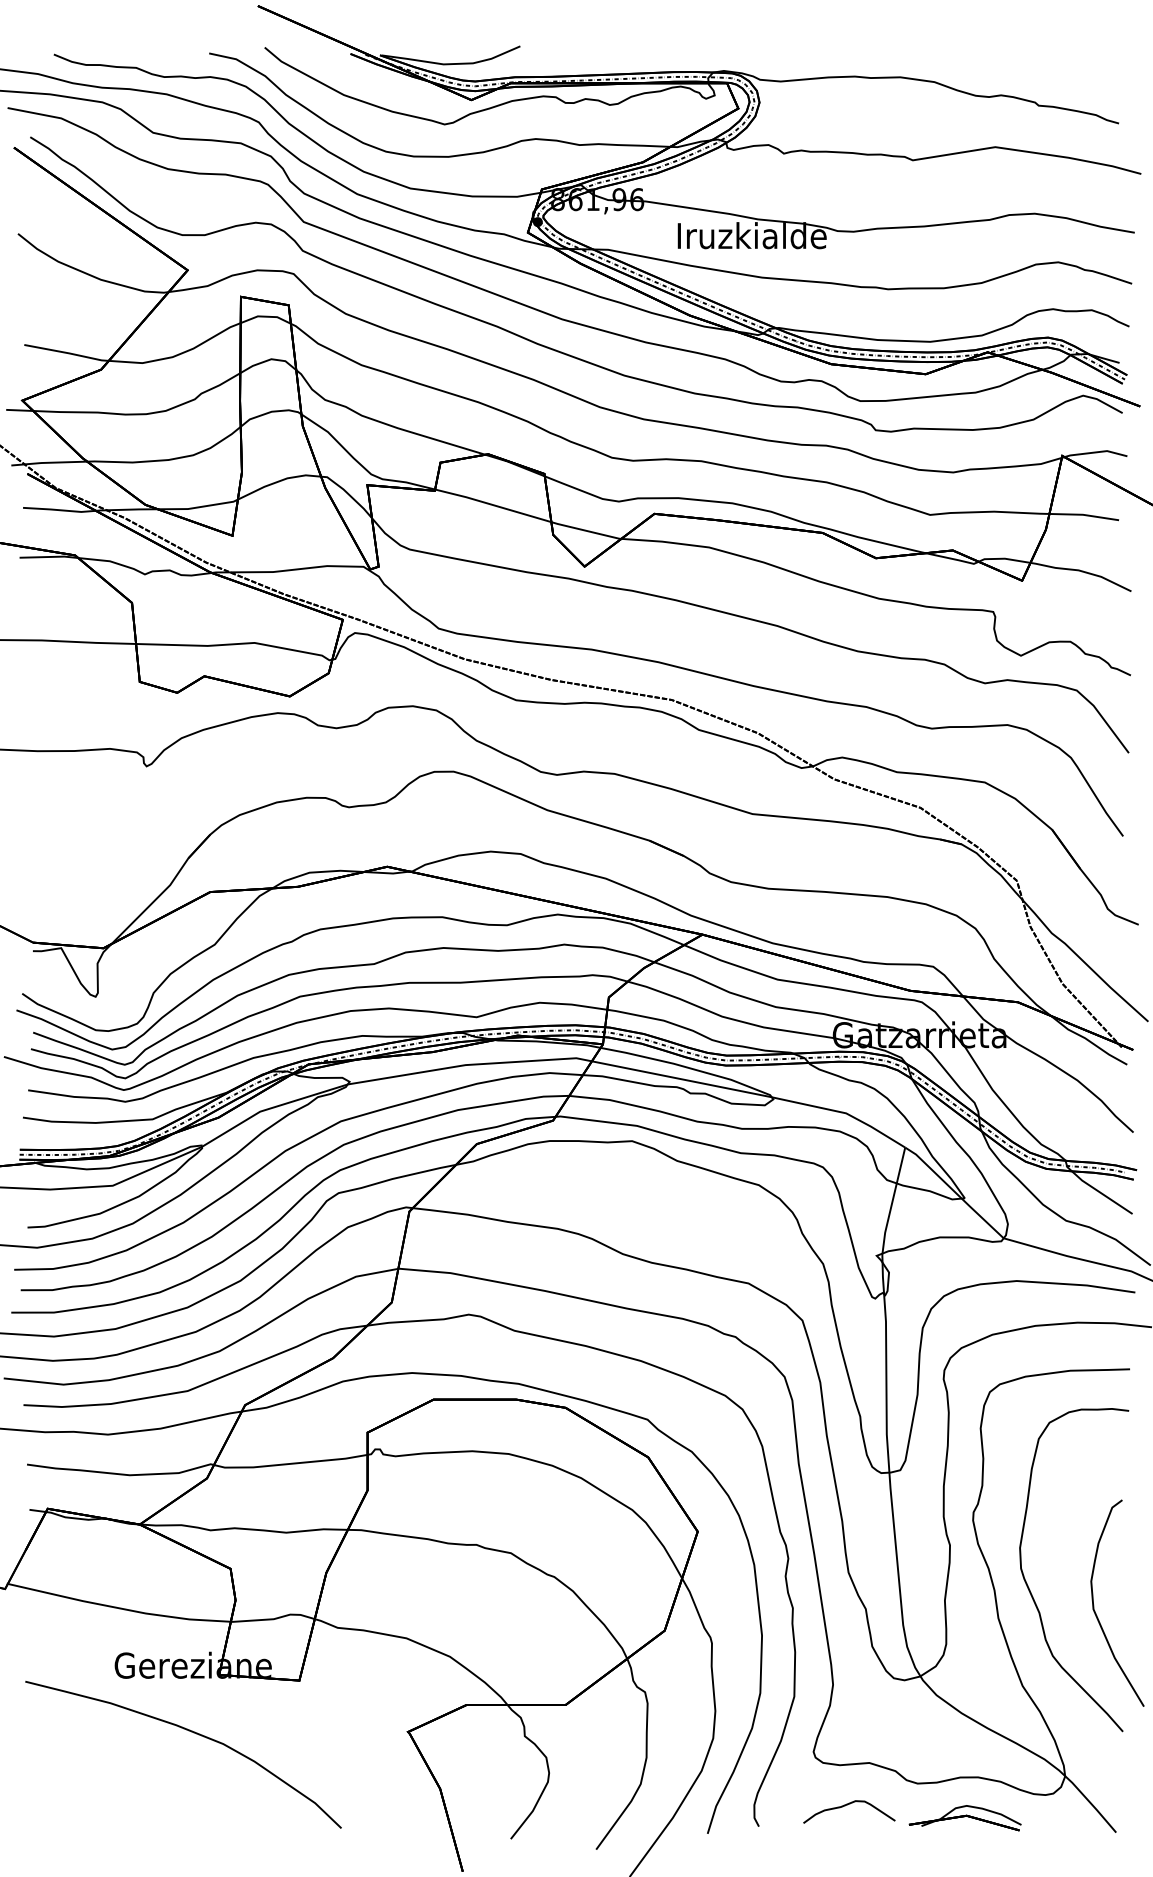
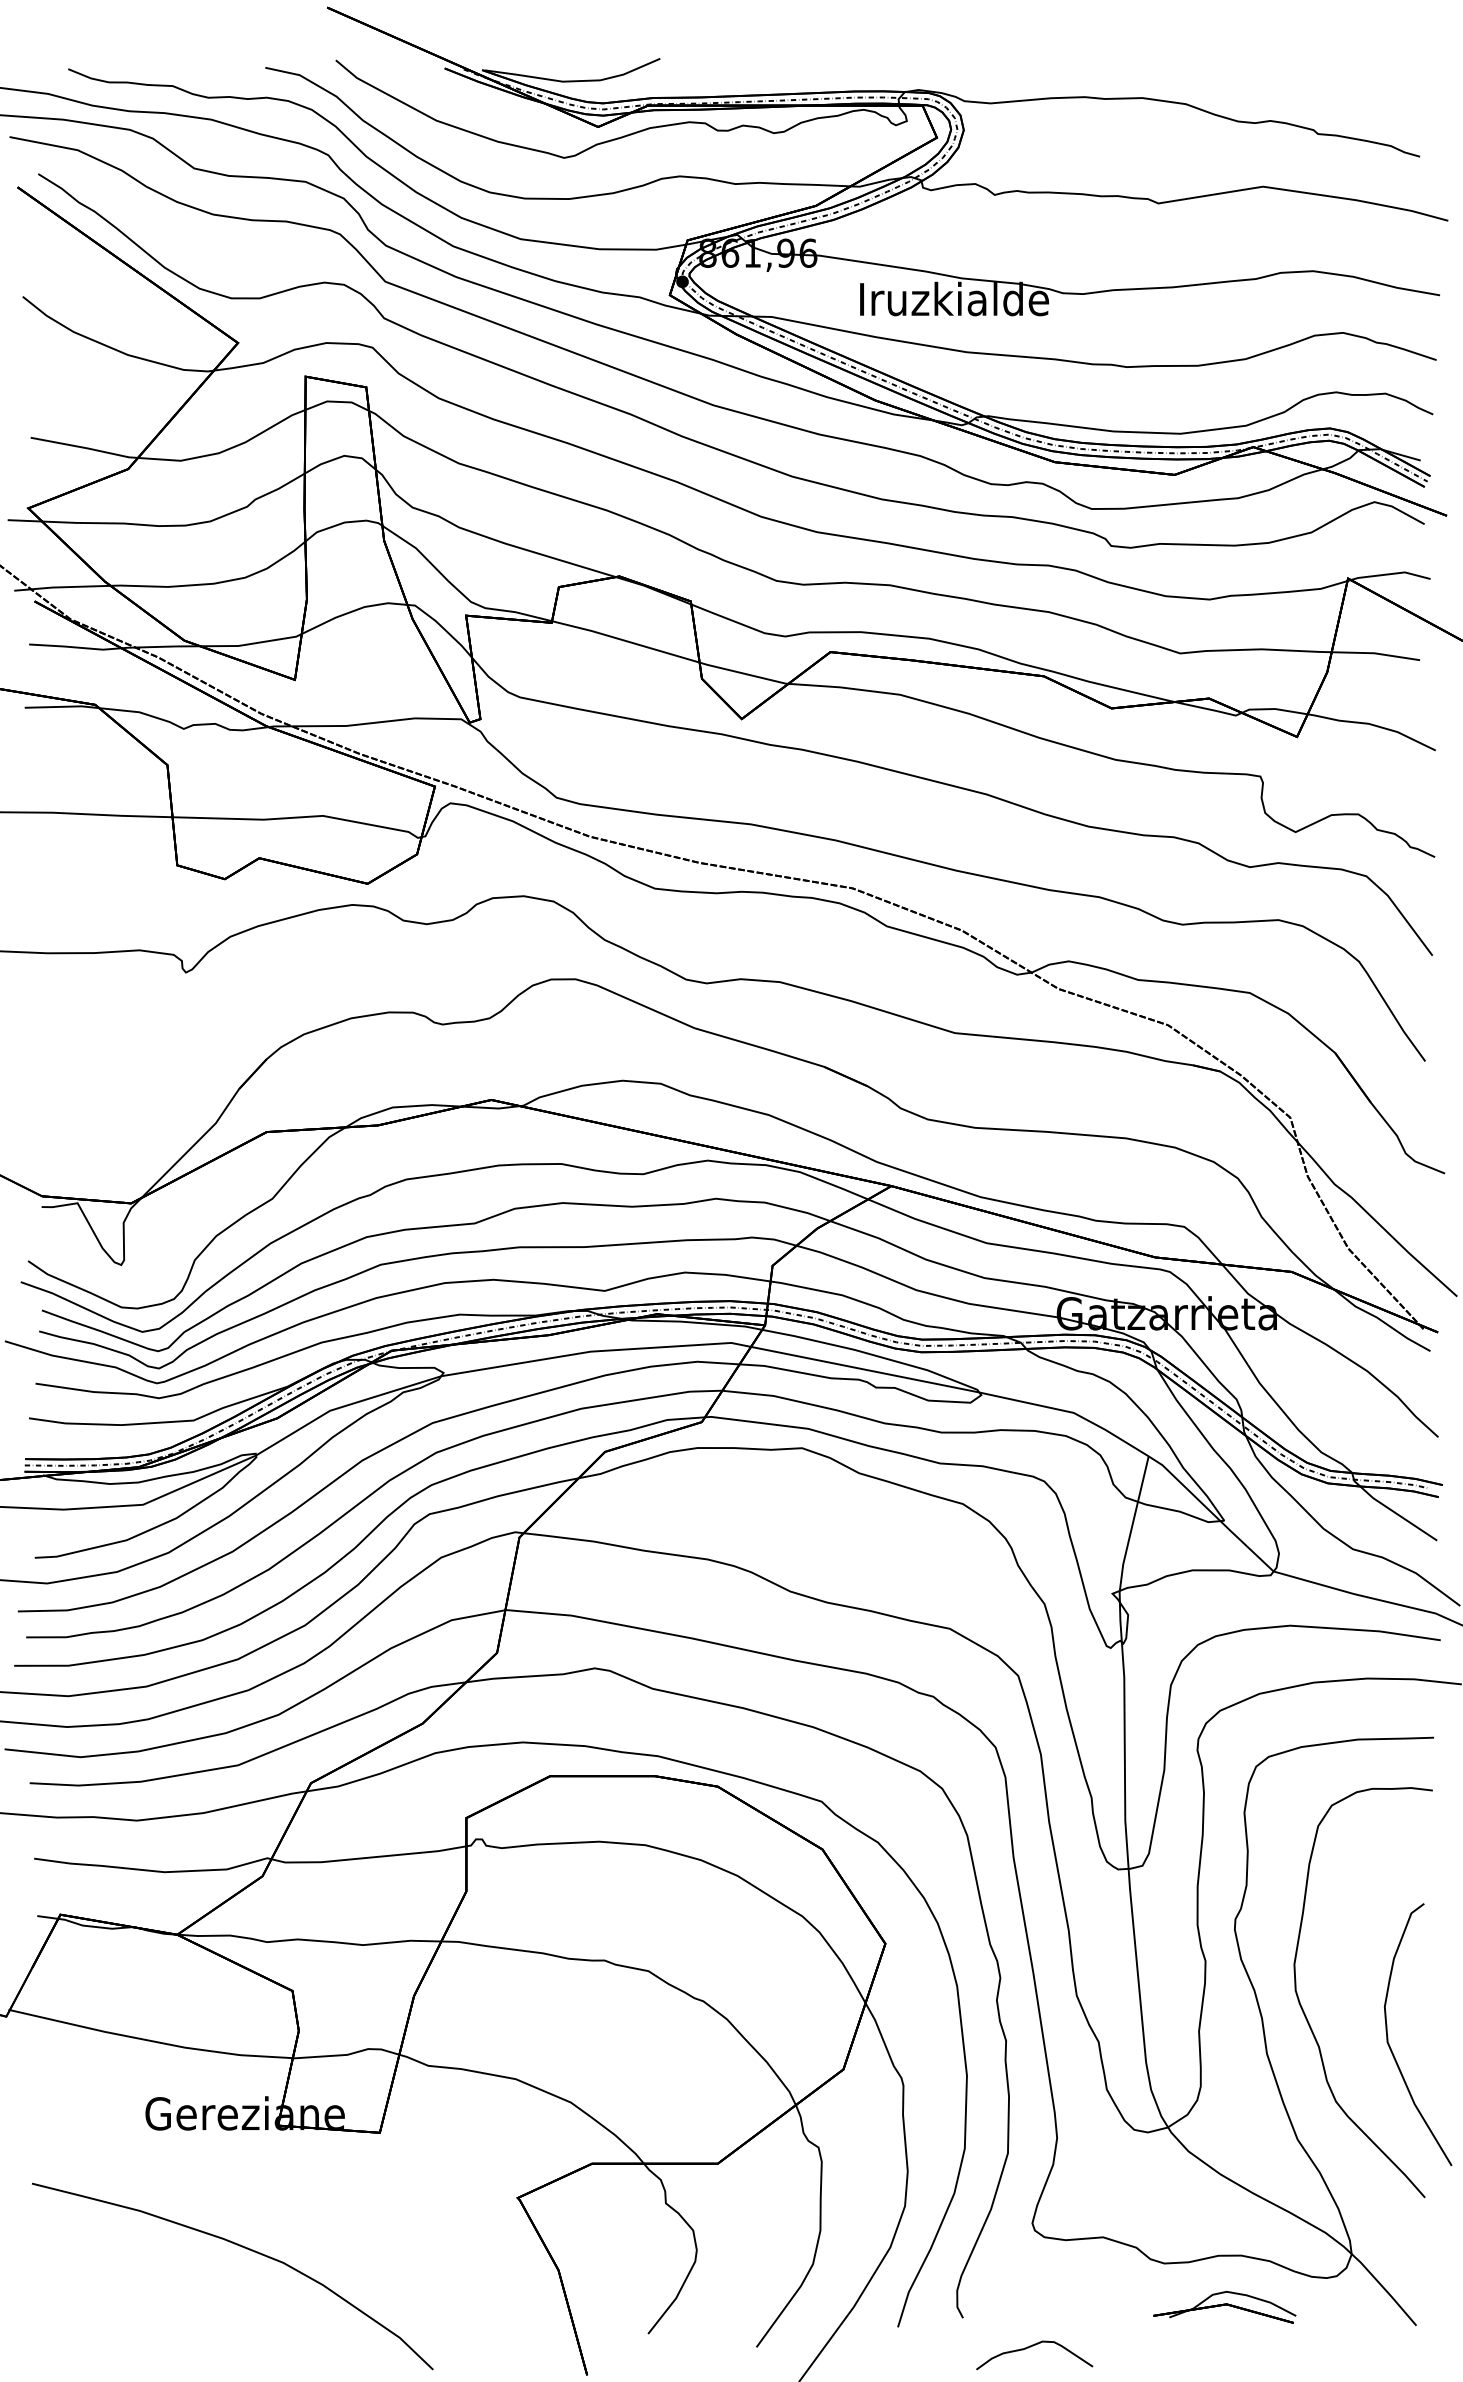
curve: (193, 1733) -> (245, 2249), moved
curve: (847, 1805) -> (1032, 2347), moved

